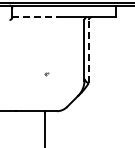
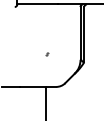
line: (35, 17) -> (37, 4), dashed -> solid
line: (88, 51) -> (84, 34), dashed -> solid

